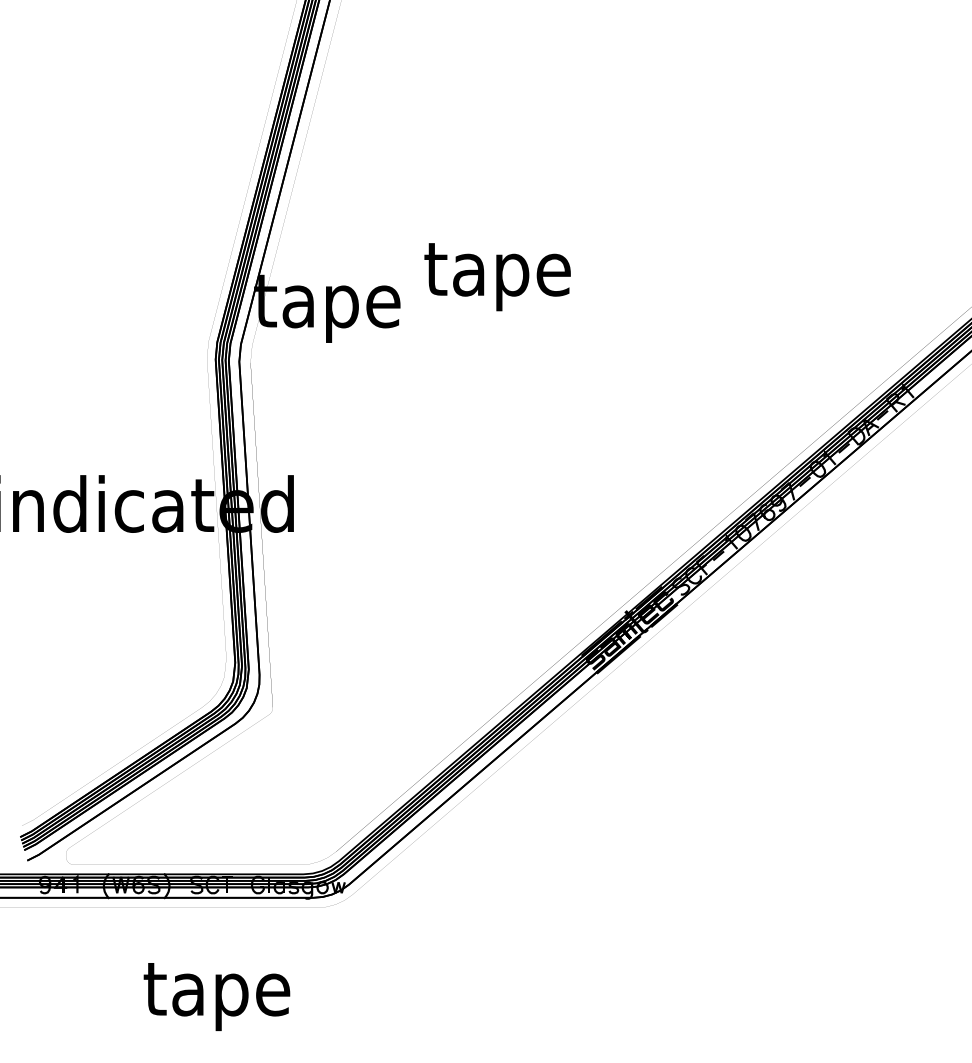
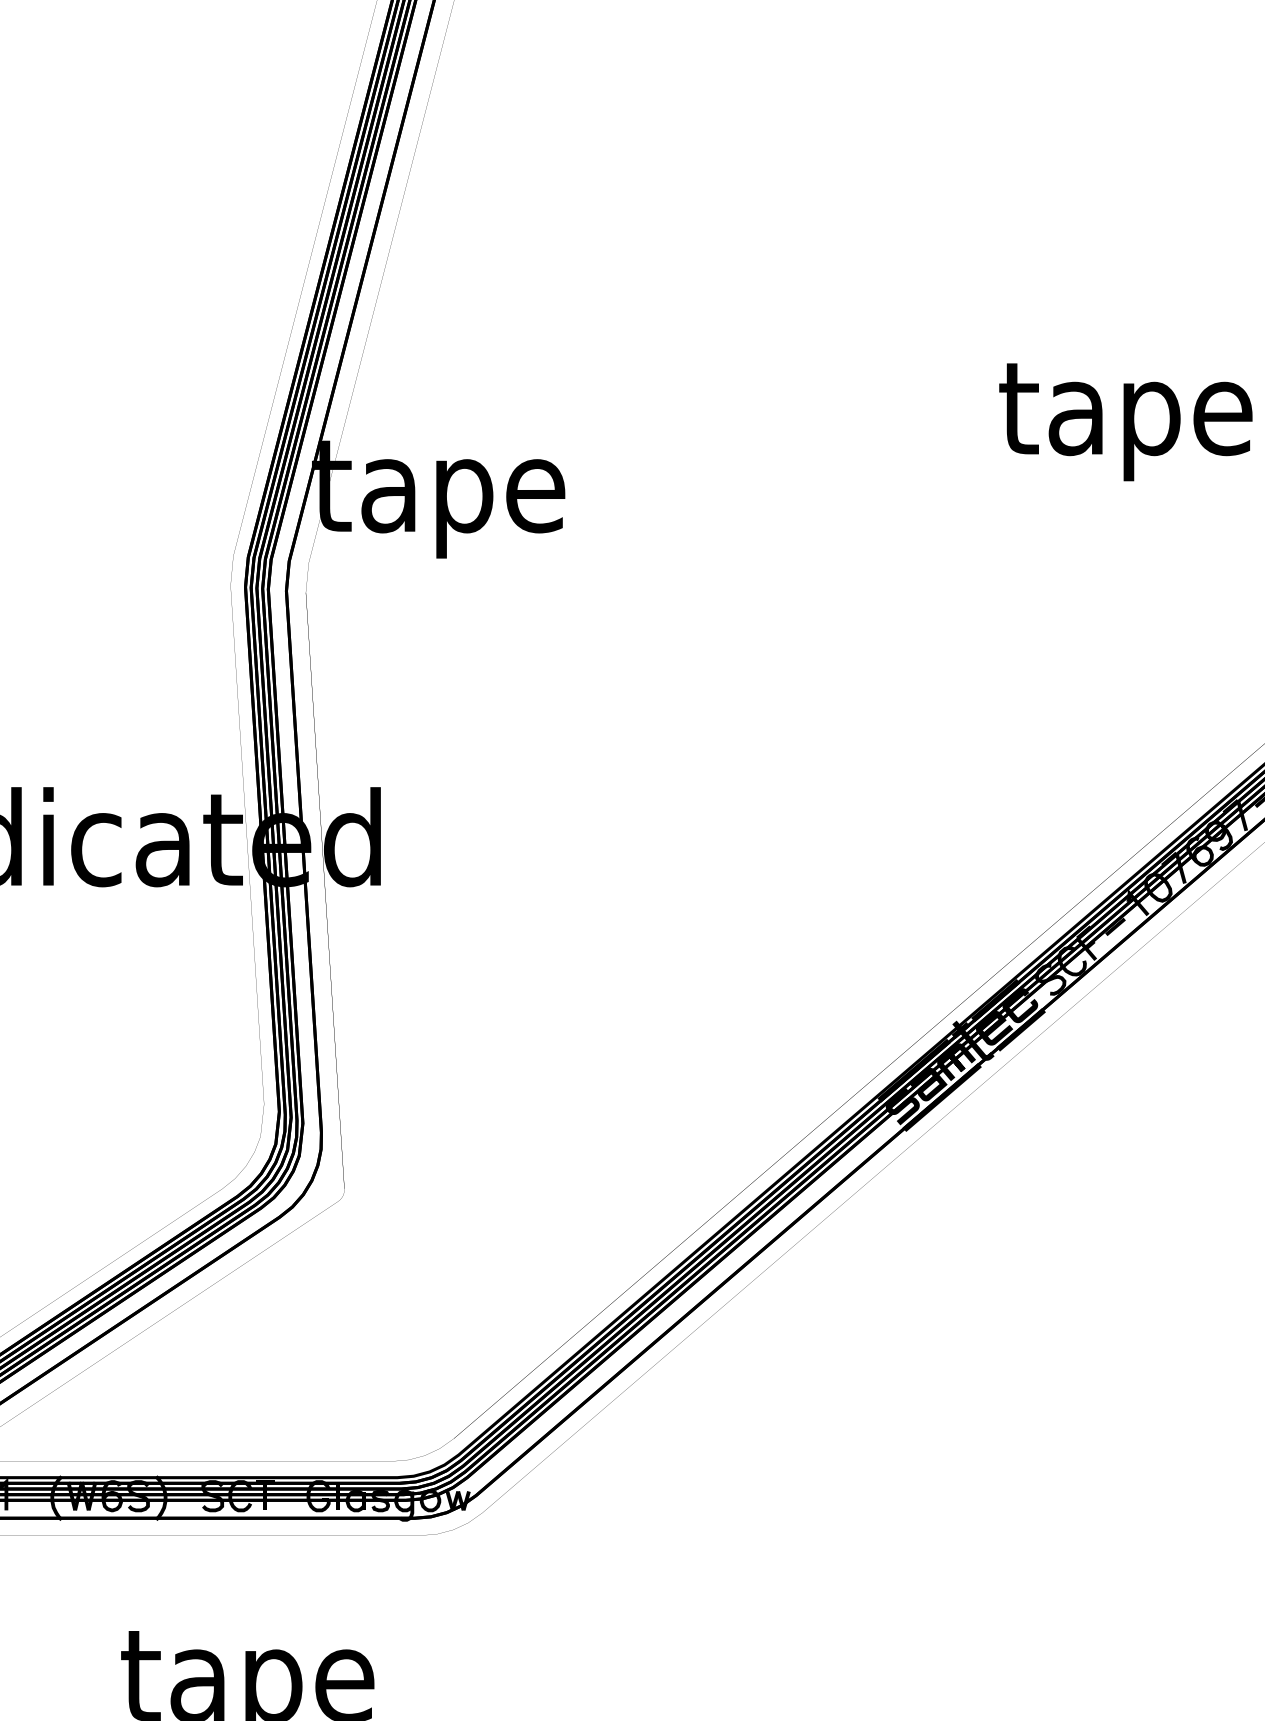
text: (497, 277) -> (1125, 422), moved

